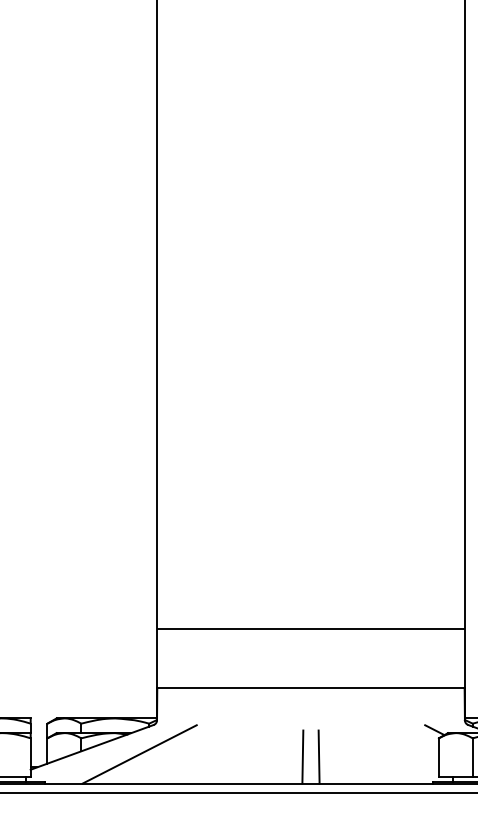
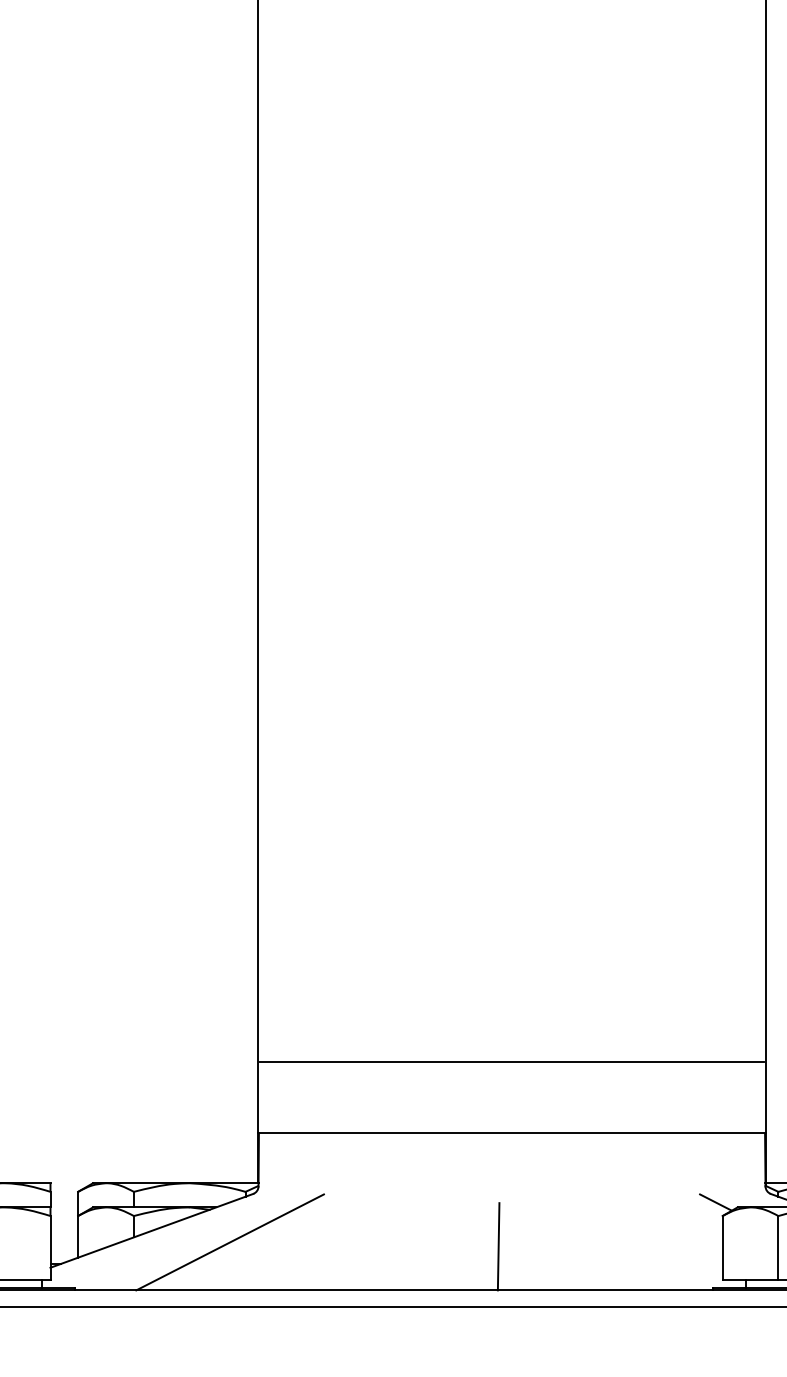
line: (310, 628) -> (511, 1061), moved
line: (318, 756) -> (524, 1245), removed

